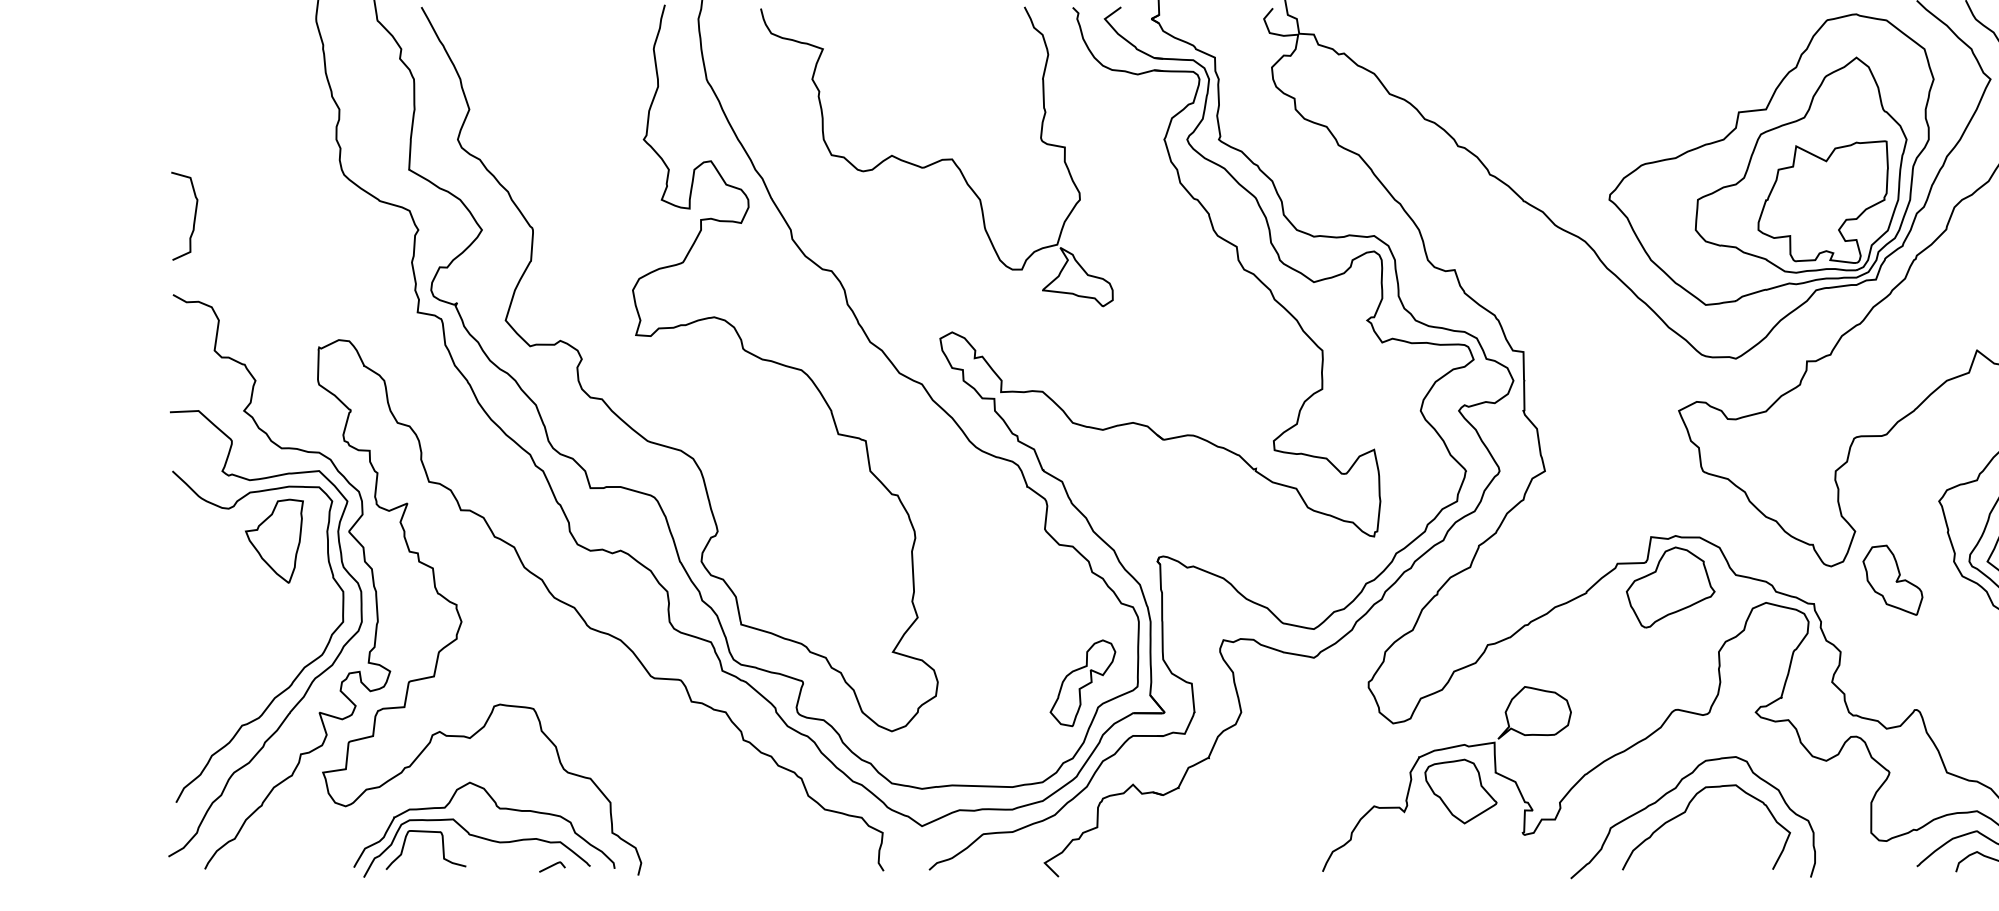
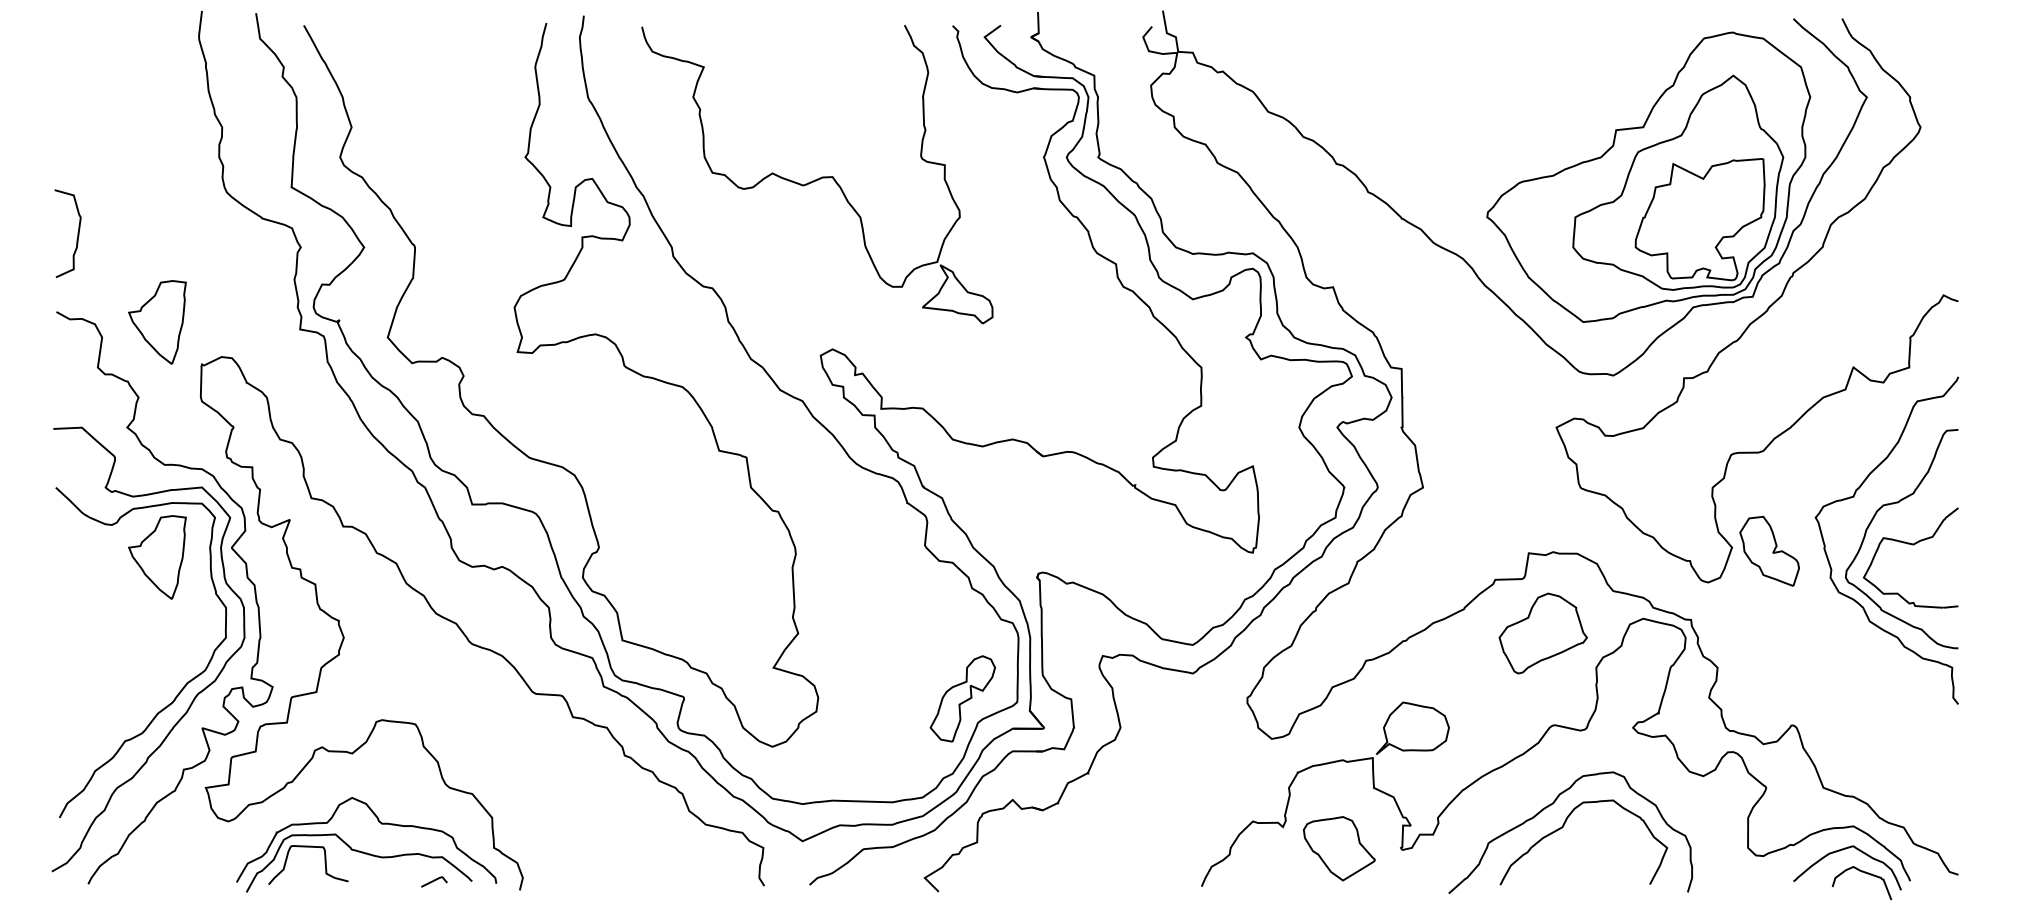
part: (274, 305) -> (157, 322), added
part: (1892, 579) -> (1769, 550), moved
part: (1669, 587) -> (1542, 633), moved
part: (1461, 791) -> (1339, 848), moved

